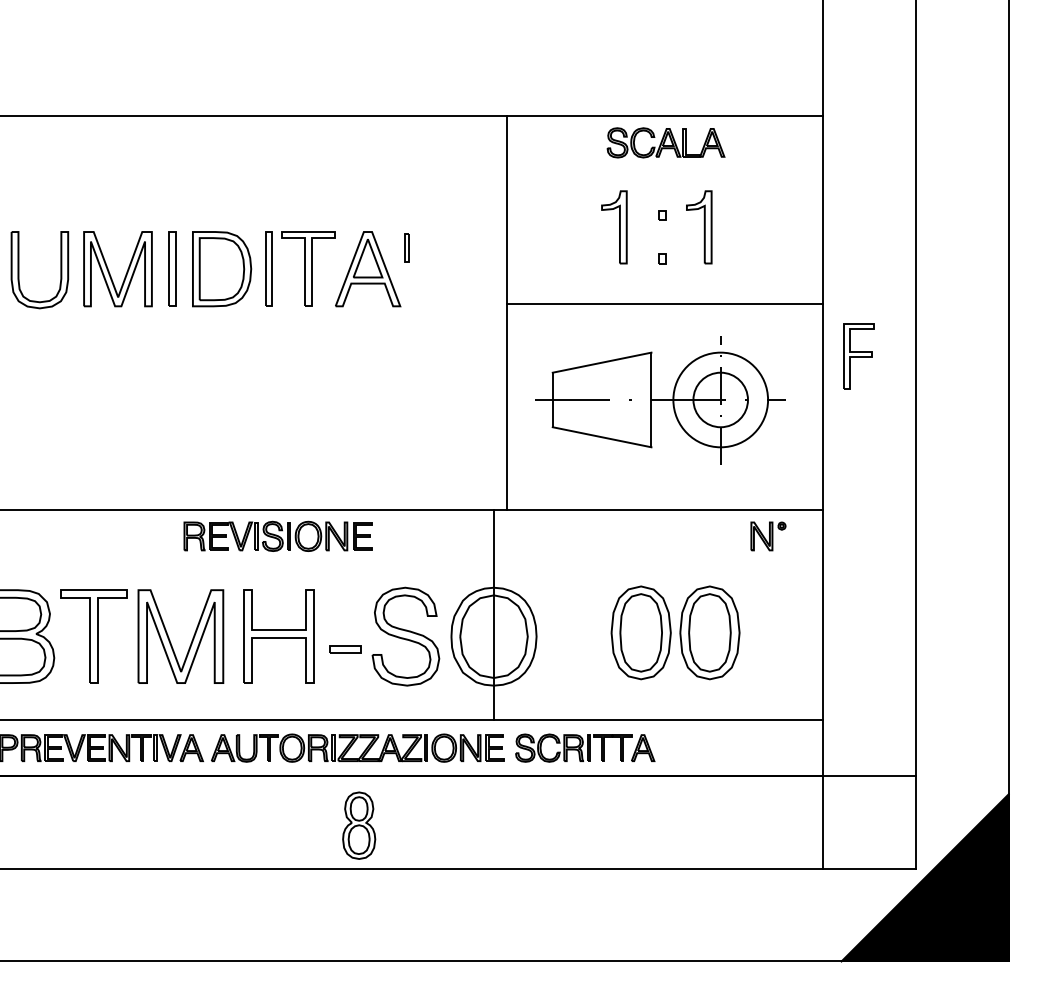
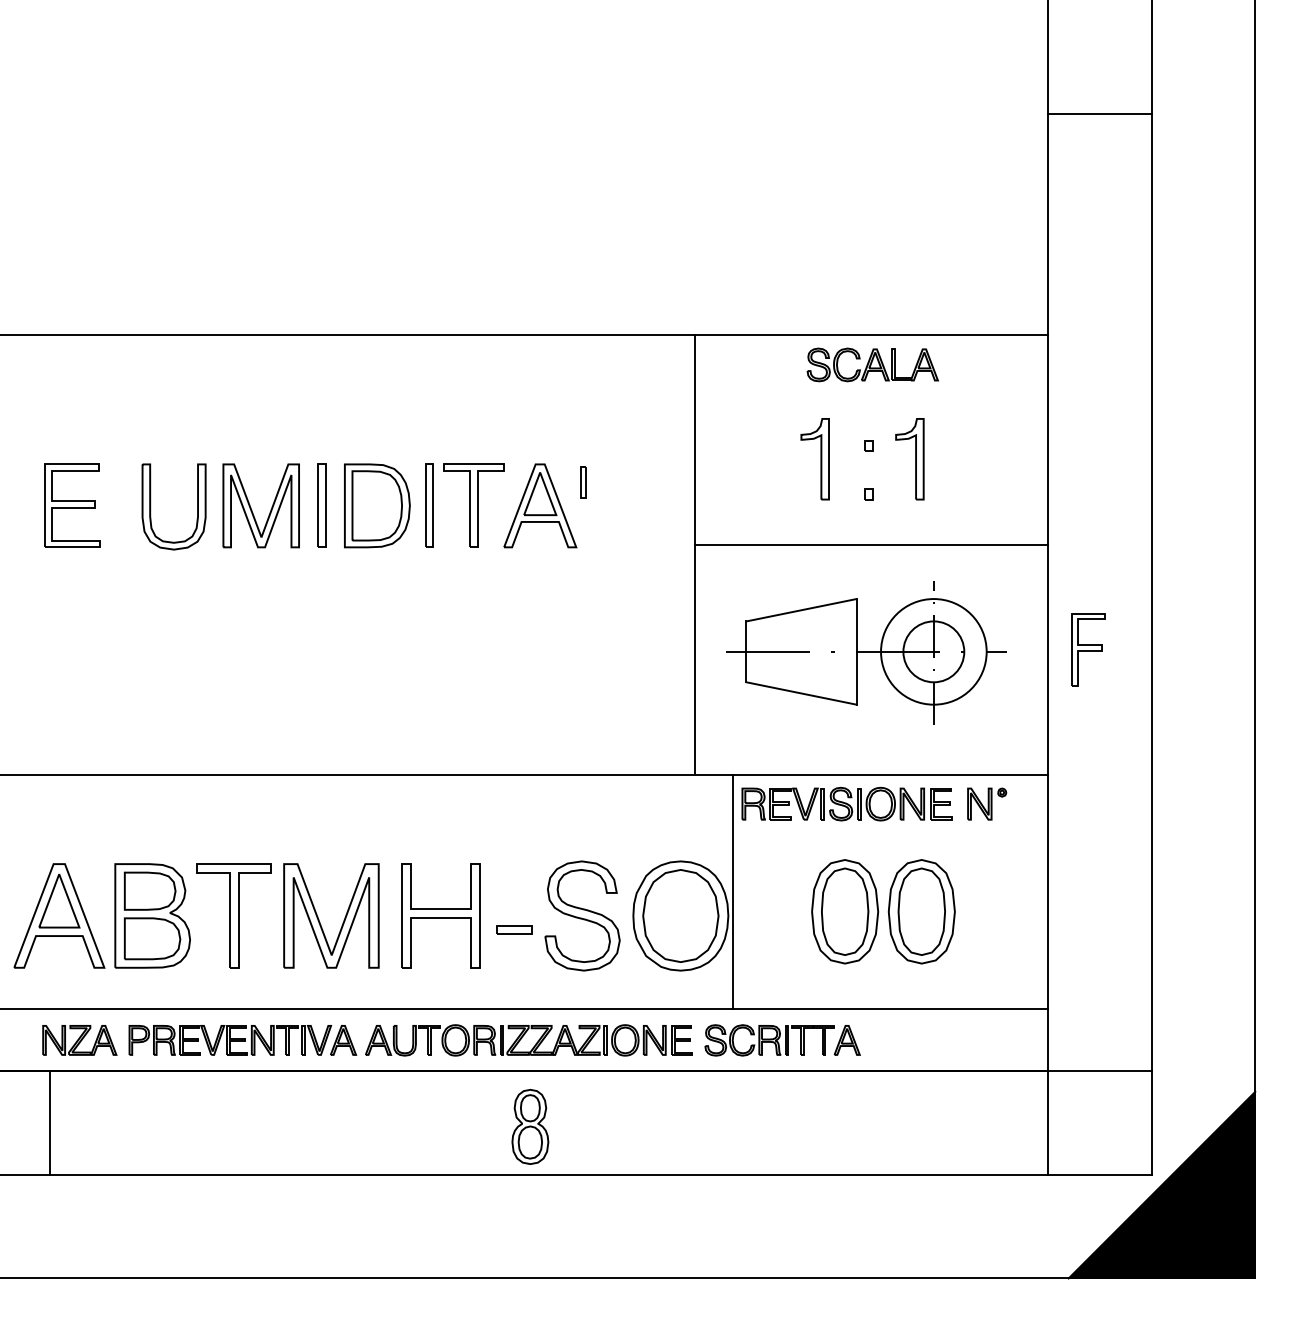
part: (859, 355) -> (1088, 649), moved
part: (277, 535) -> (846, 803), moved
line: (493, 614) -> (732, 891), moved

